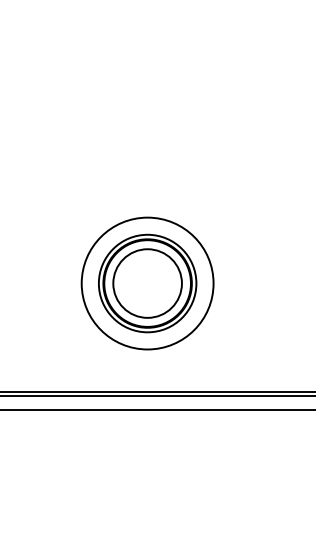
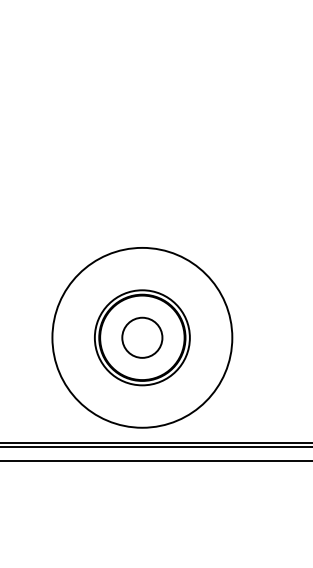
circle: (146, 283) -> (141, 337), size x0.6
circle: (147, 283) -> (142, 337), size x1.4

